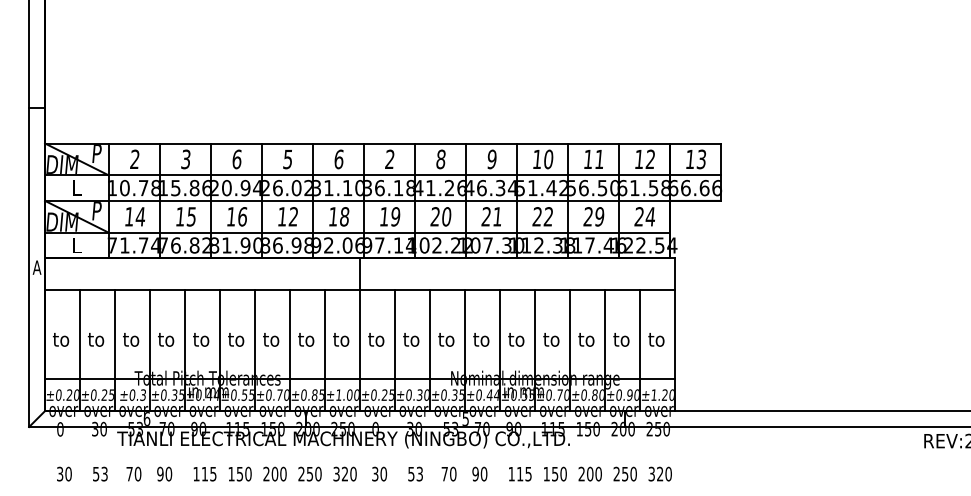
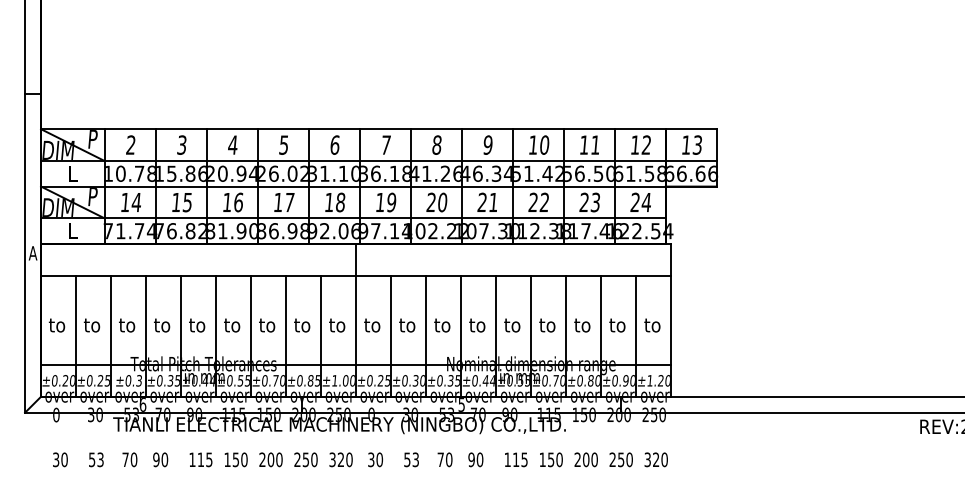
text: (389, 158) -> (385, 144), 2 -> 7
text: (236, 159) -> (232, 145), 6 -> 4
text: (293, 216) -> (289, 202), 12 -> 17
text: (599, 216) -> (595, 202), 29 -> 23

